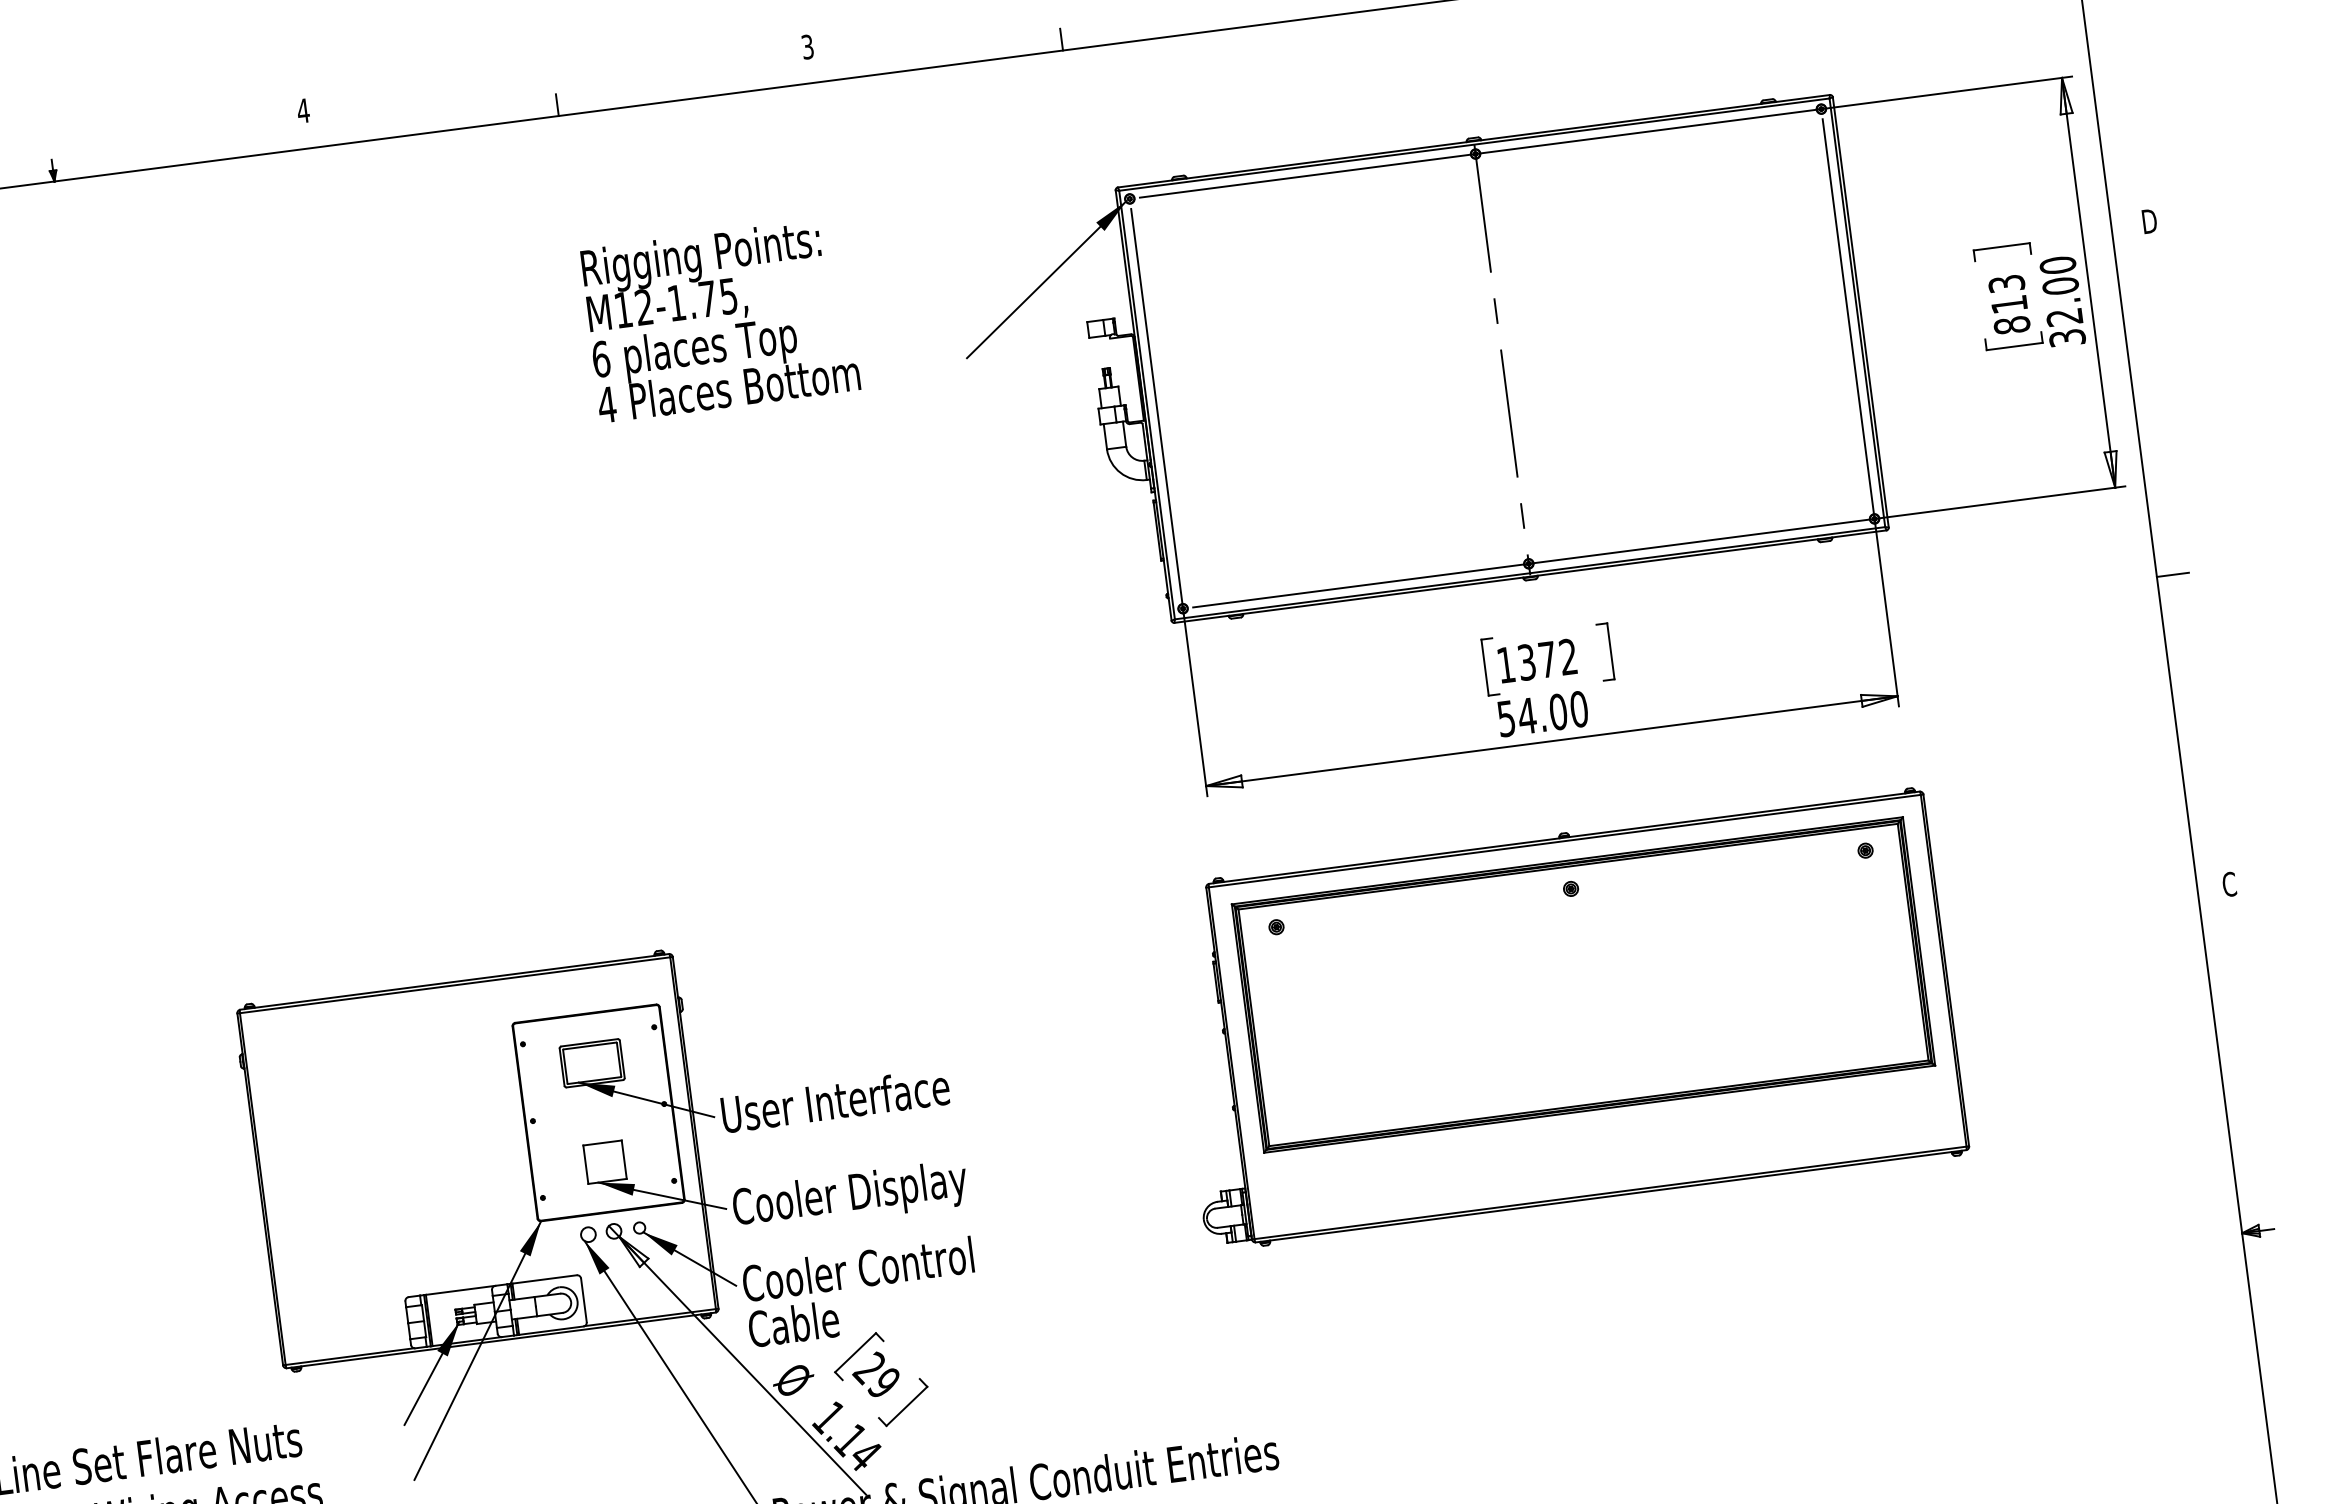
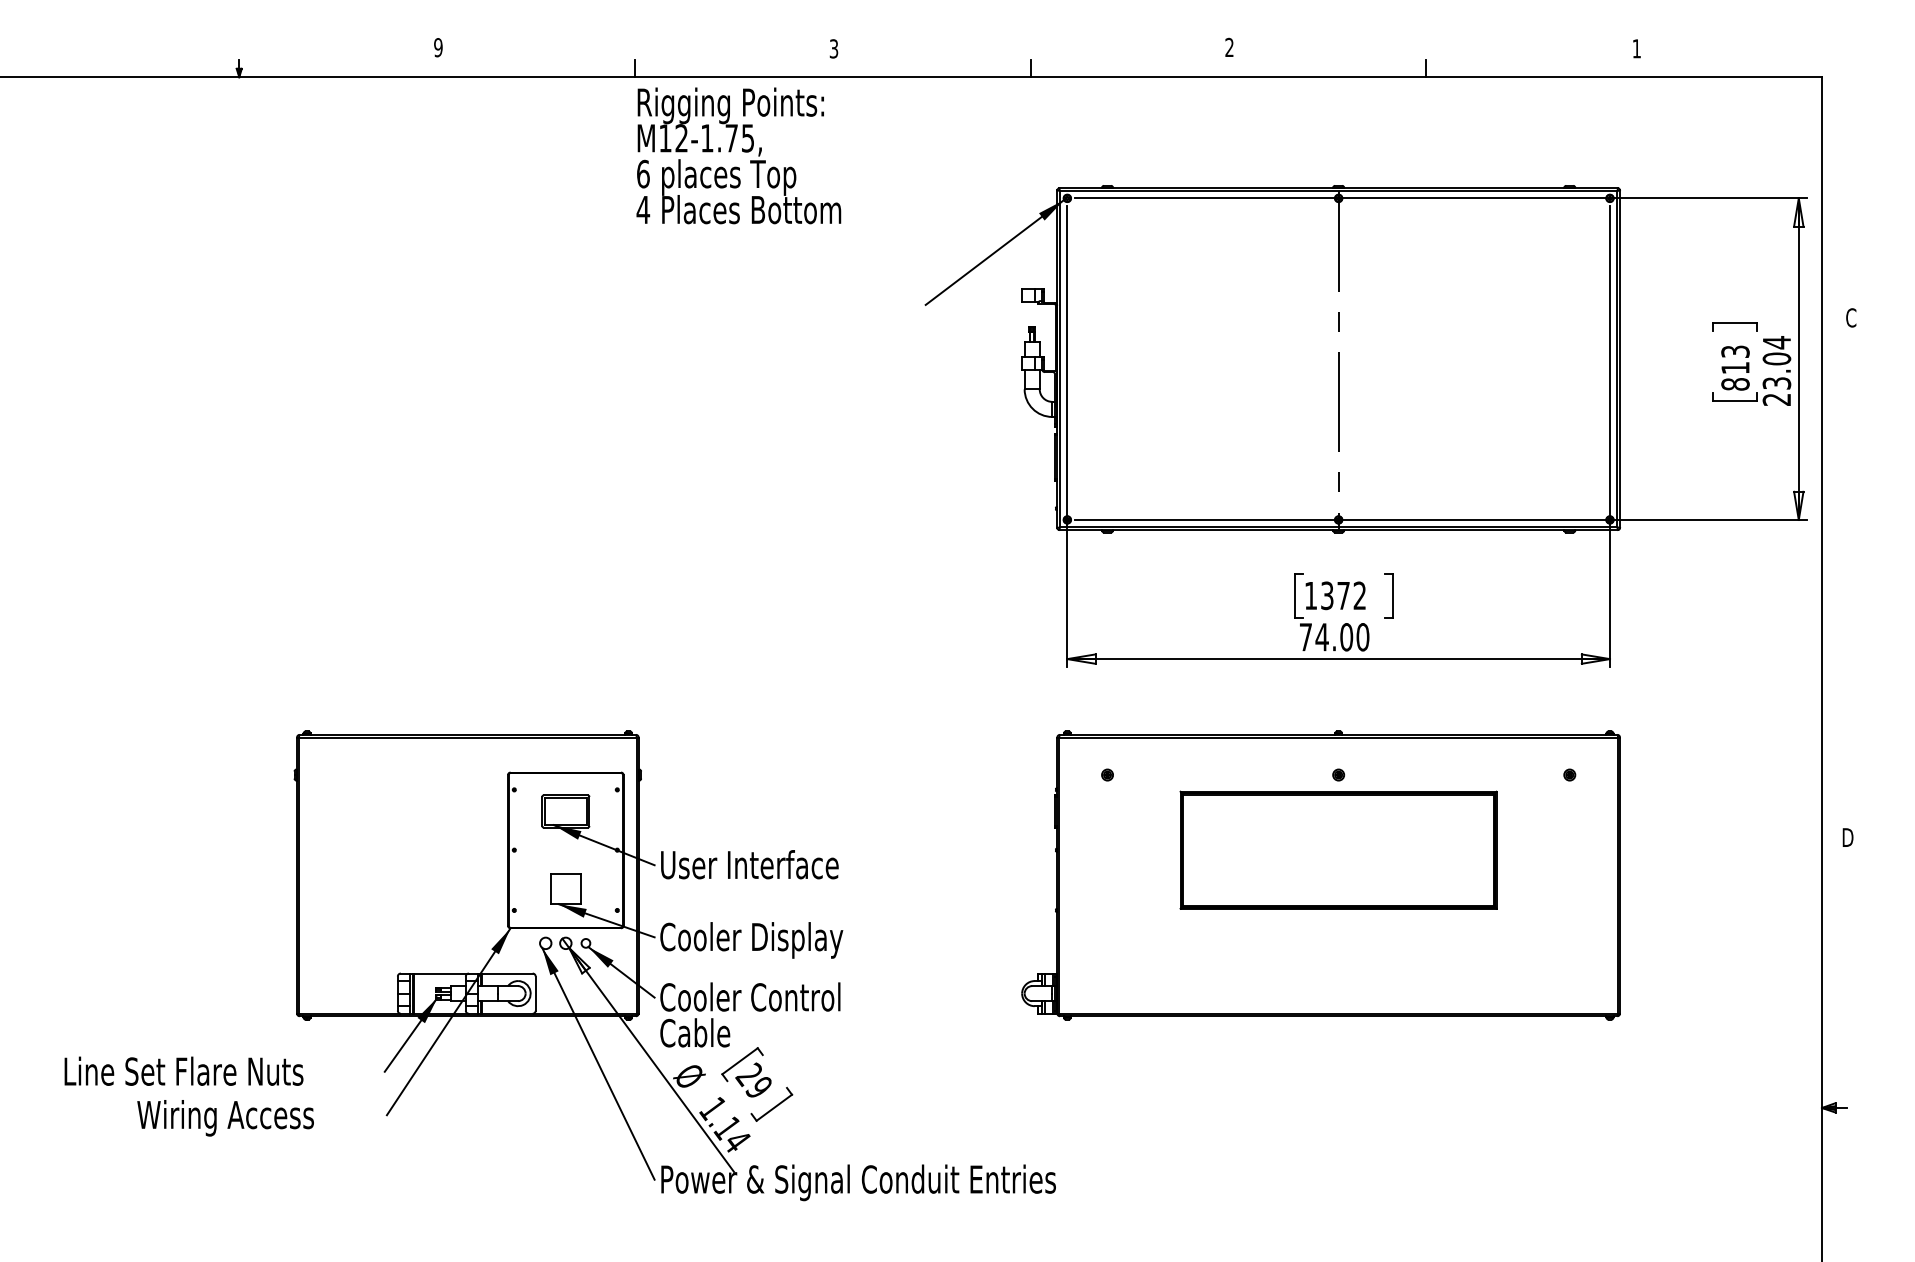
text: (302, 110) -> (437, 47), 4 -> 9
text: (2148, 220) -> (1851, 317), D -> C
text: (2062, 300) -> (1776, 370), 32.00 -> 23.04
text: (719, 319) -> (738, 155), moved
line: (2172, 575) -> (1834, 593), removed
text: (1506, 719) -> (1305, 637), 54.00 -> 74.00
text: (2229, 884) -> (1847, 837), C -> D
part: (1583, 983) -> (1338, 849), size x0.6

